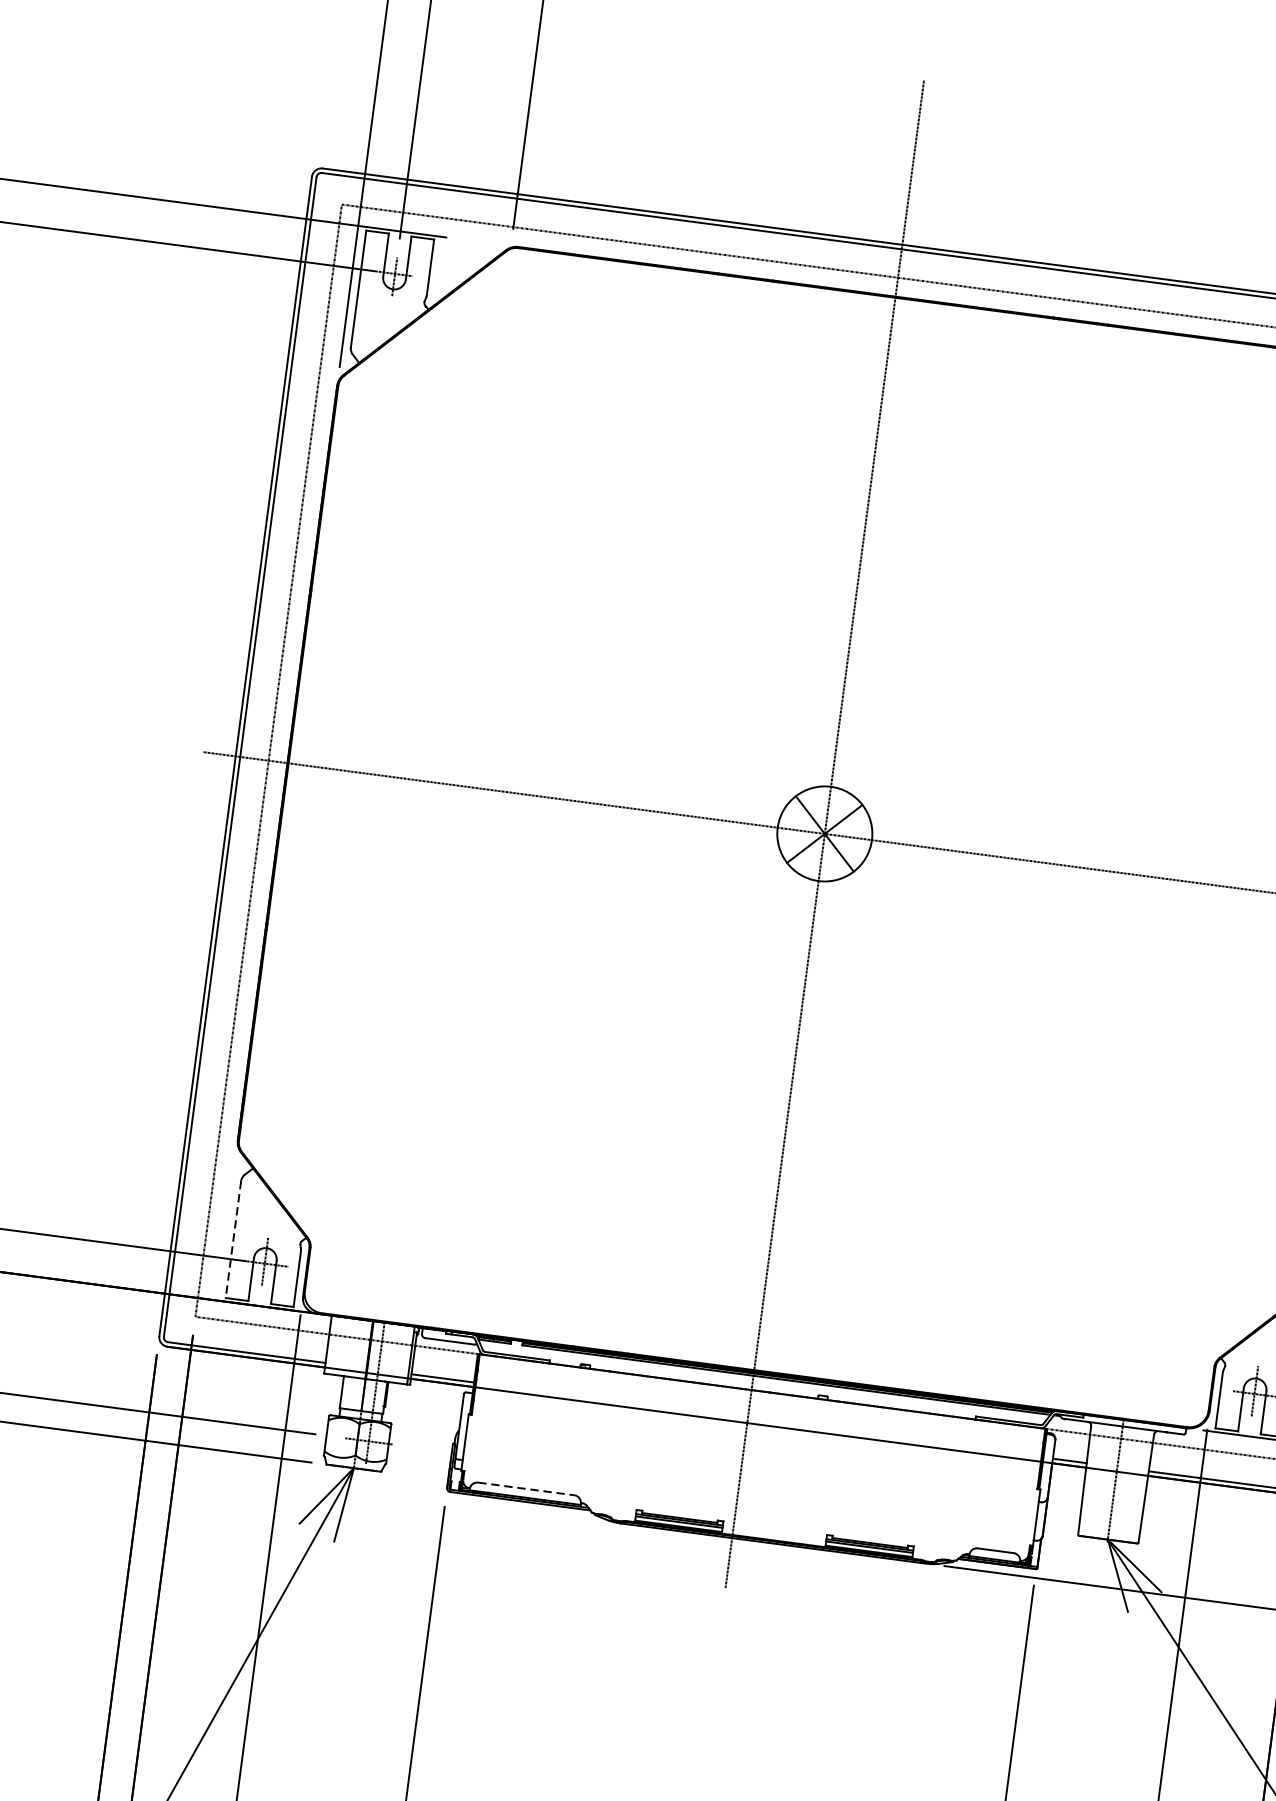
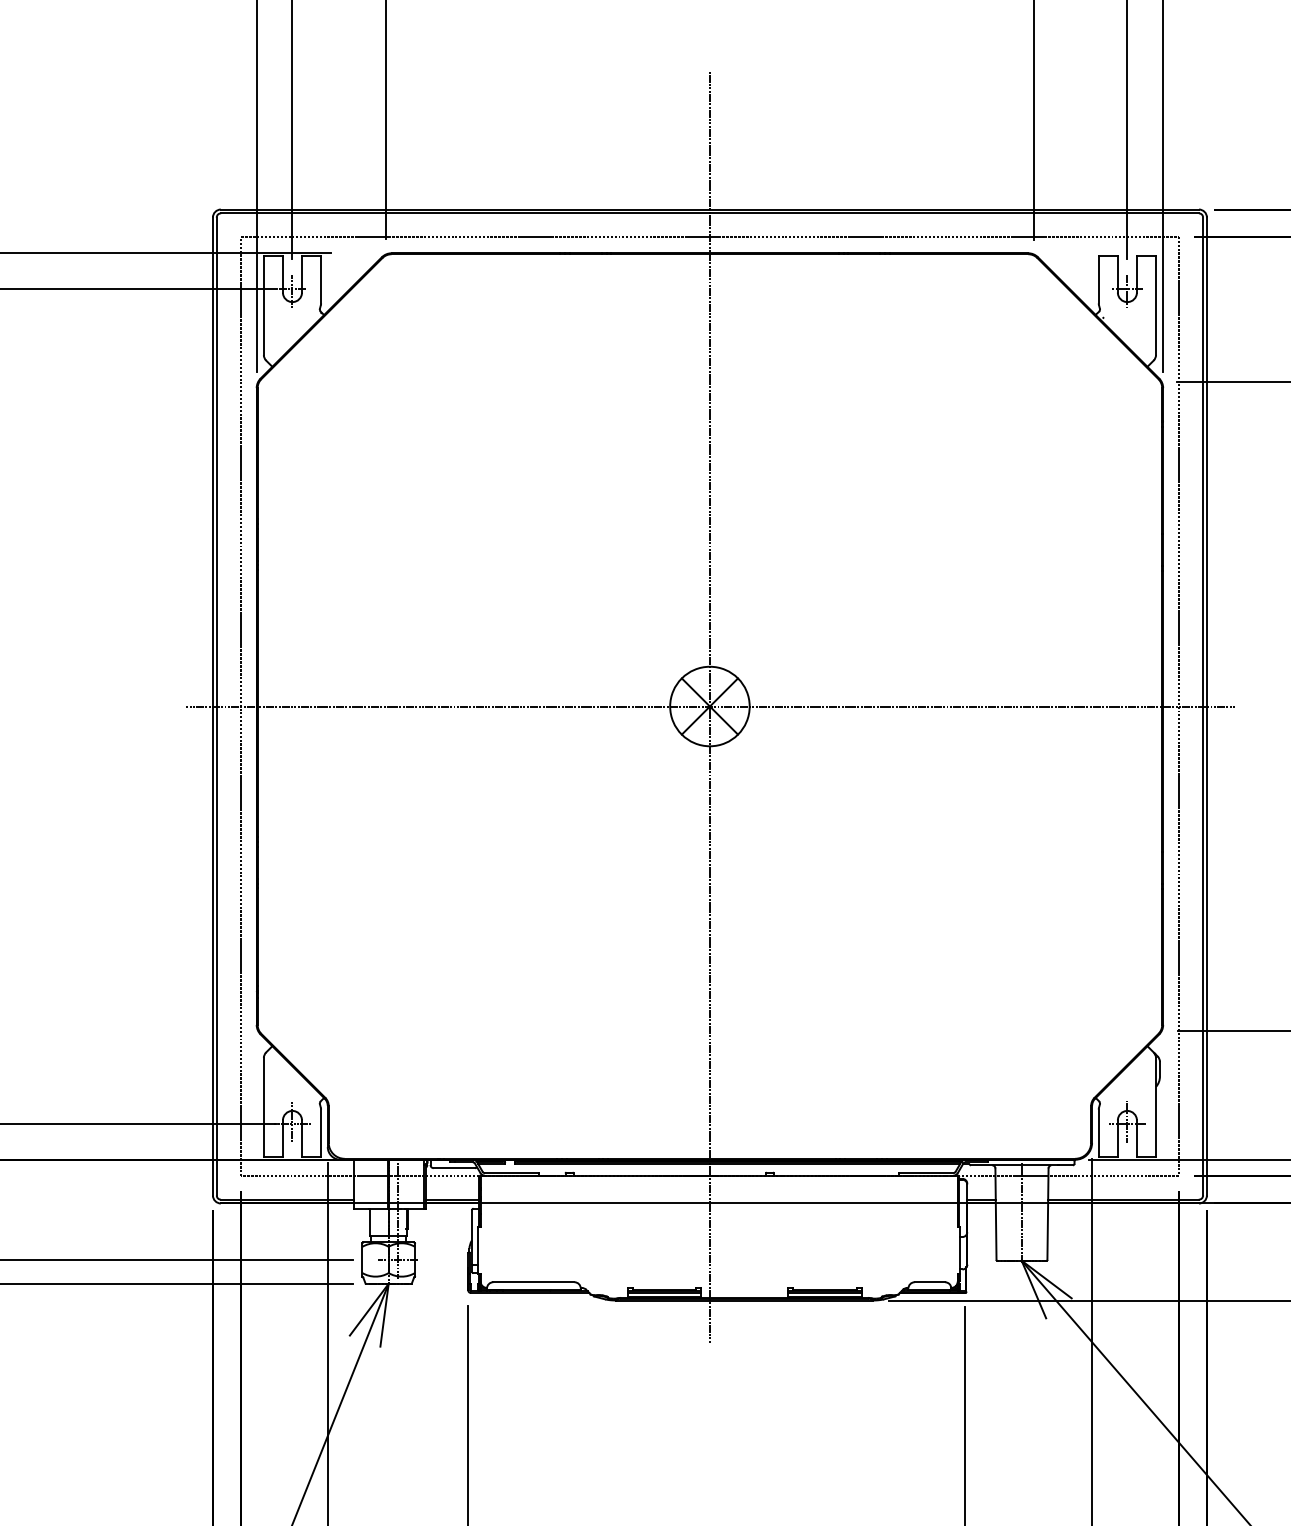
line: (233, 1239) -> (263, 1107), dashed -> solid
line: (525, 1489) -> (533, 1282), dashed -> solid

